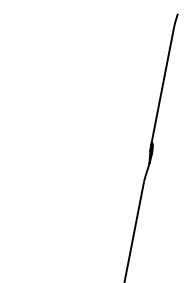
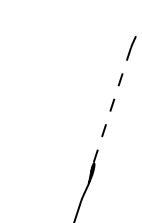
line: (162, 86) -> (111, 107), solid -> dashed

